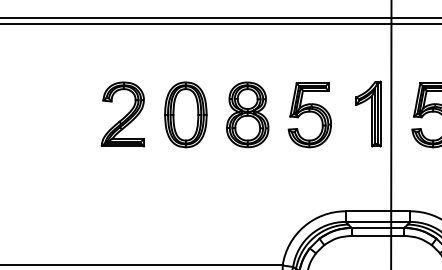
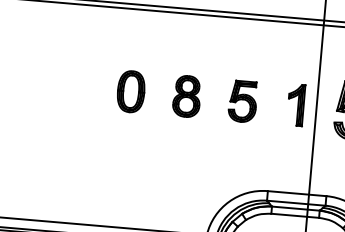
part: (368, 113) -> (296, 104), size x0.7
part: (122, 114) -> (73, 86), removed
part: (185, 114) -> (130, 91), size x0.7
part: (247, 114) -> (186, 96), size x0.7
part: (309, 115) -> (242, 101), size x0.7

